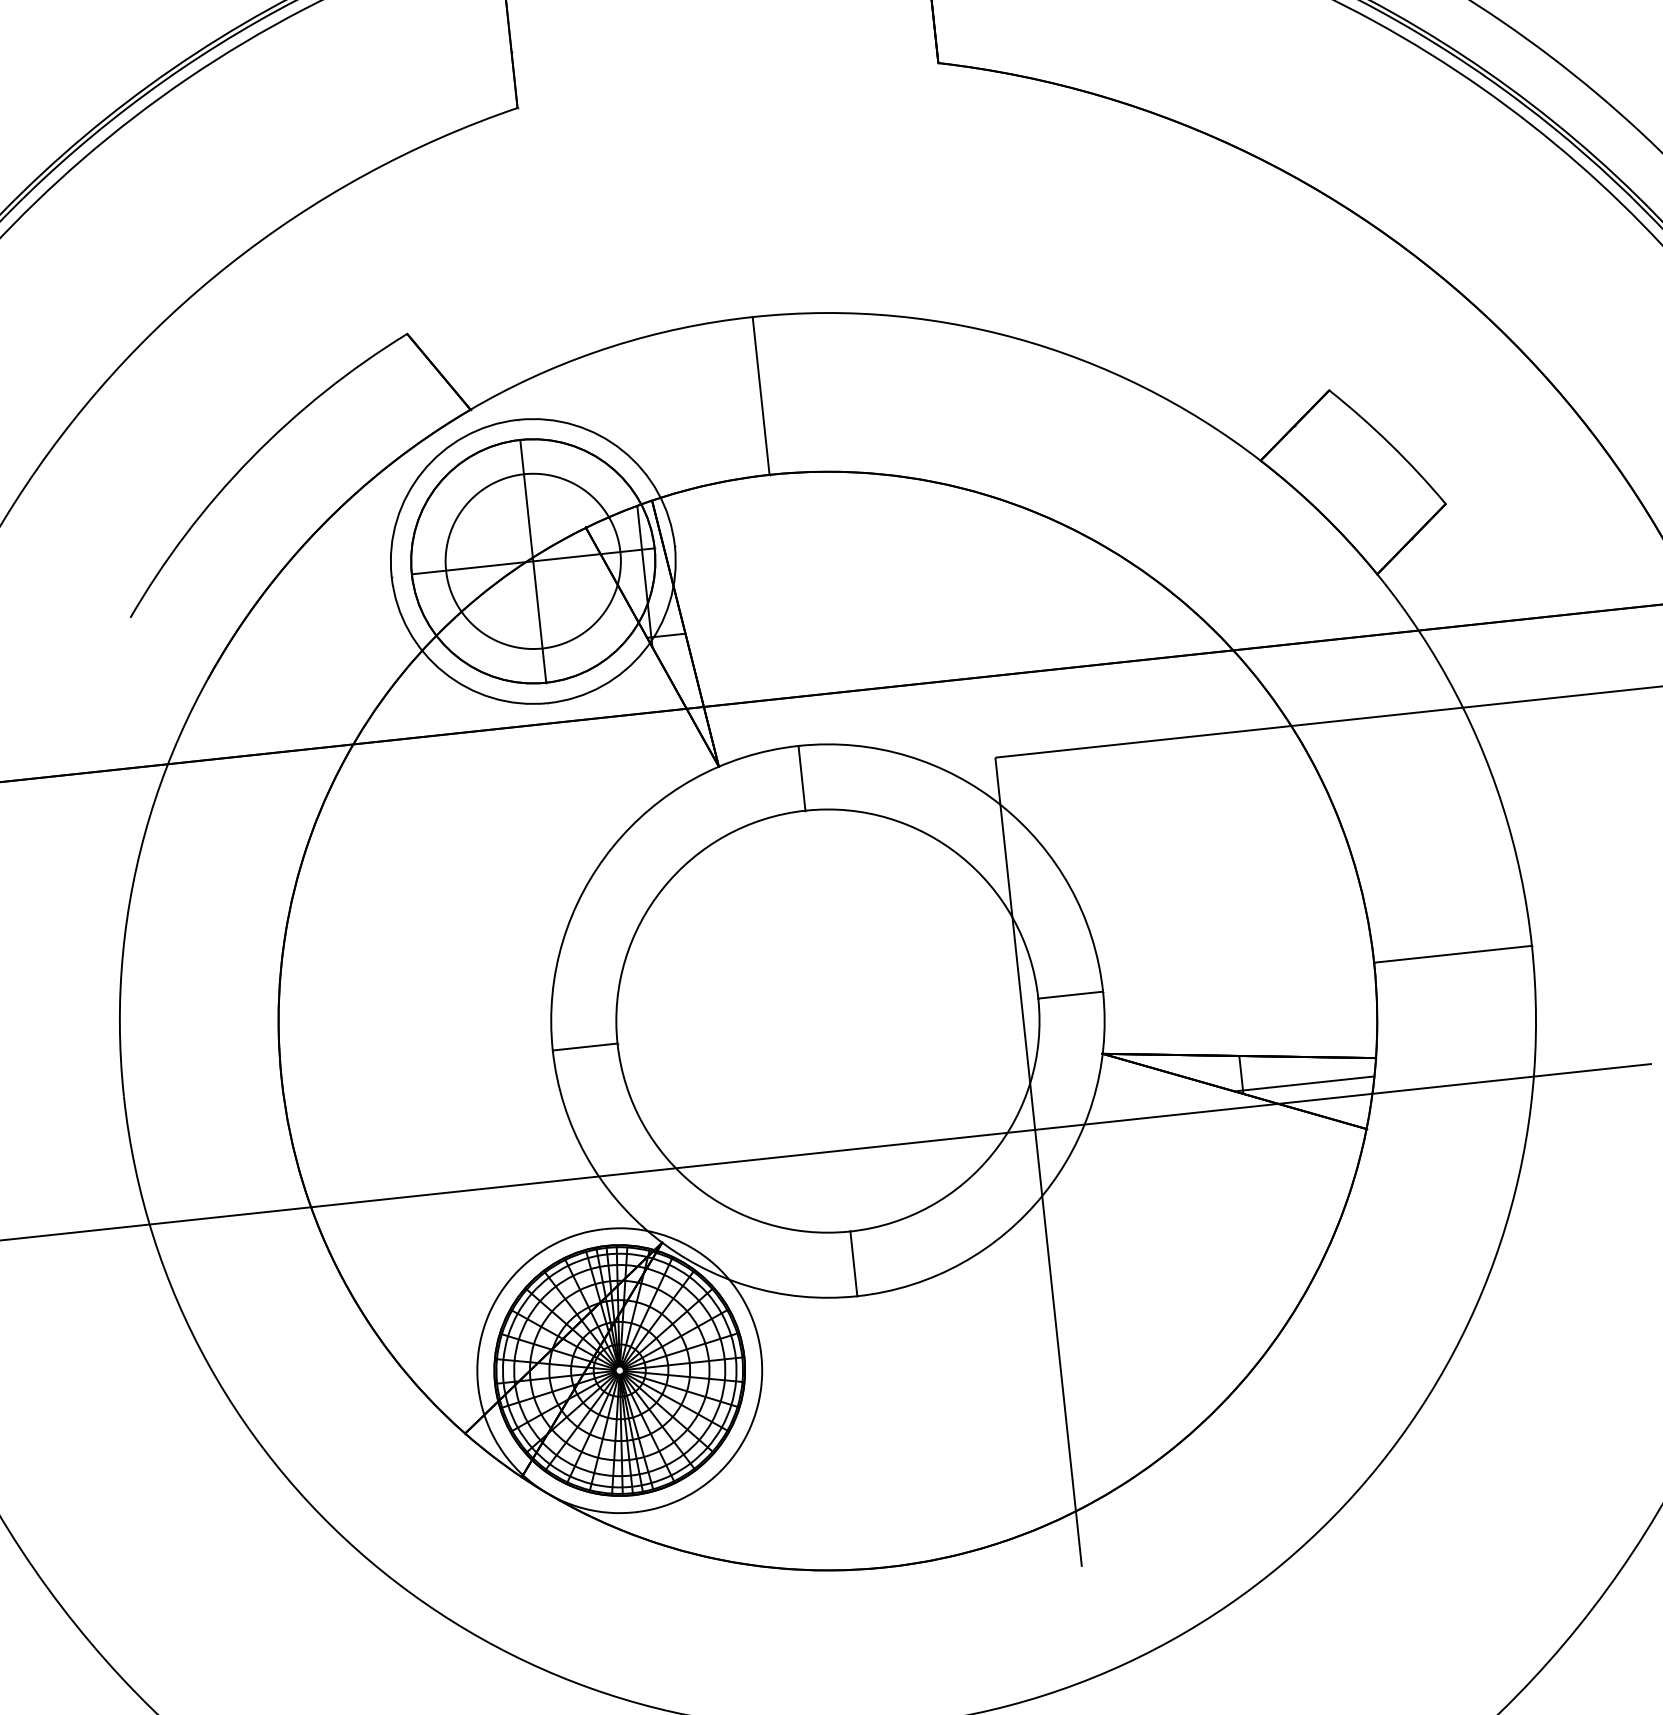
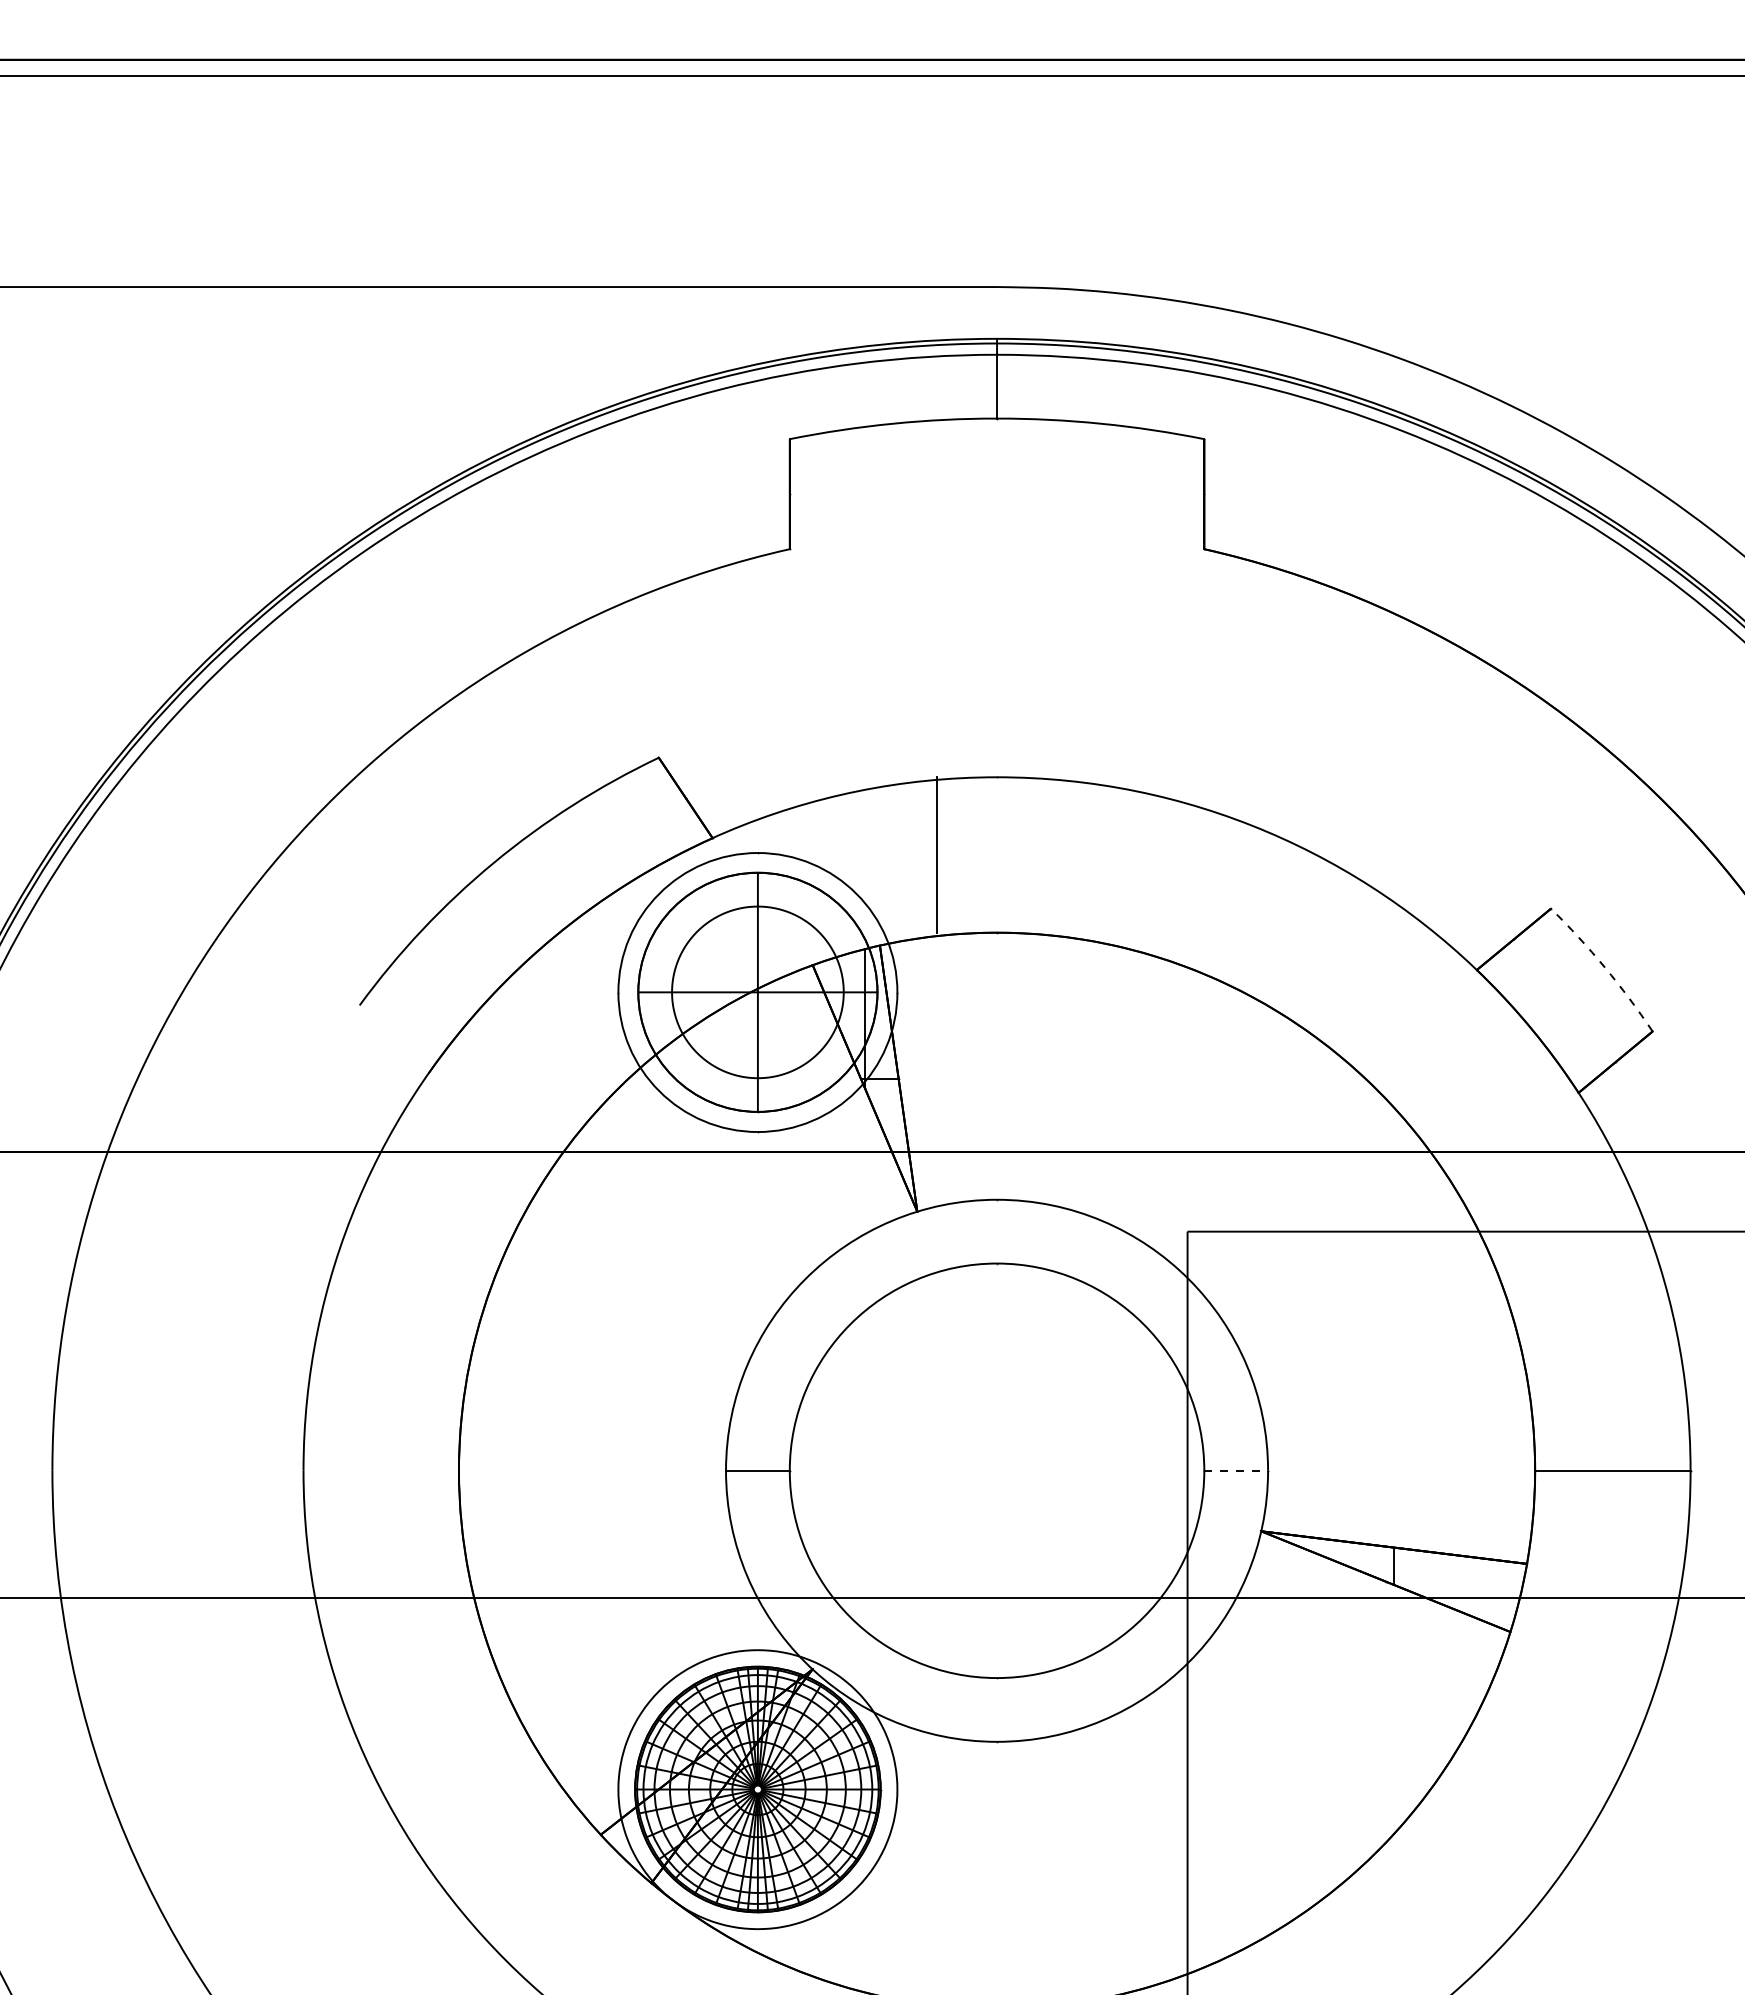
line: (761, 395) -> (937, 854), moved
arc: (1389, 444) -> (1604, 967), solid -> dashed
line: (802, 778) -> (997, 1231), removed
line: (1070, 994) -> (1236, 1470), solid -> dashed
line: (1304, 1083) -> (1454, 1581), removed
line: (854, 1263) -> (997, 1709), removed

